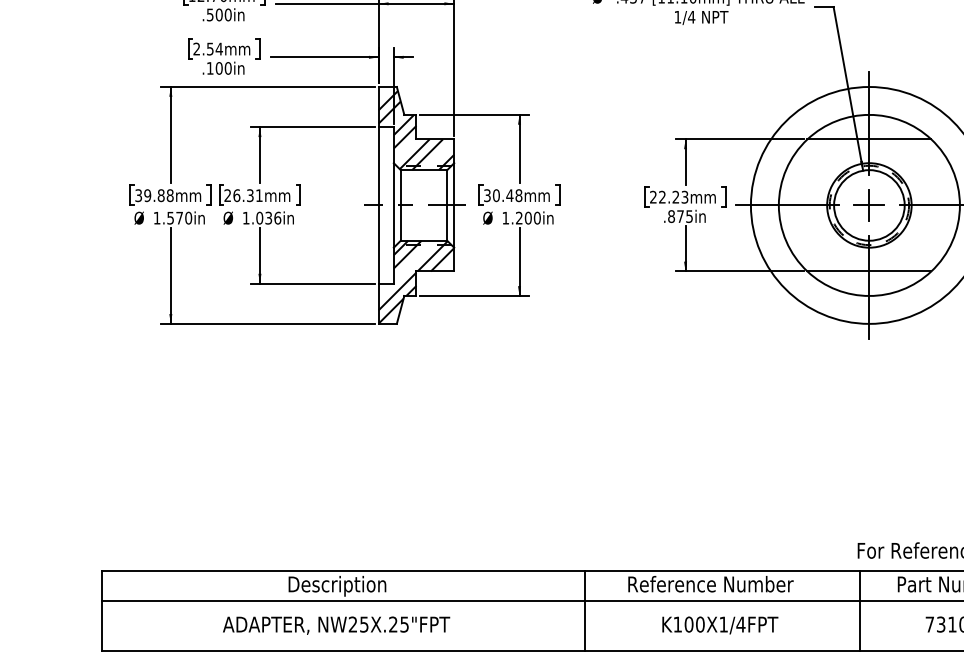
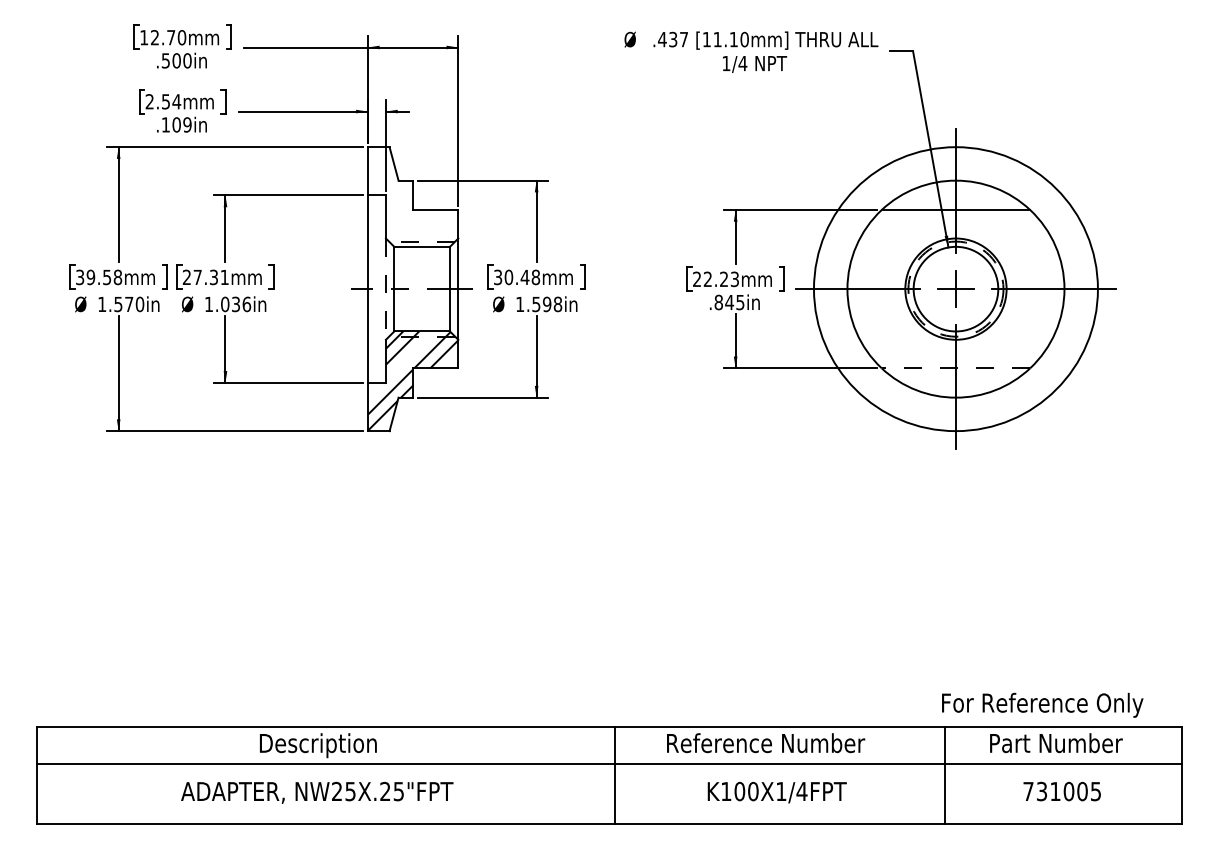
text: (228, 68) -> (187, 124), .100in -> .109in
hatch: (415, 130) -> (412, 199), removed
text: (161, 195) -> (107, 277), 39.88mm -> 39.58mm
text: (236, 195) -> (197, 277), 26.31mm -> 27.31mm
line: (393, 205) -> (385, 289), solid -> dashed
text: (680, 216) -> (729, 302), .875in -> .845in
text: (528, 218) -> (547, 304), 1.200in -> 1.598in
line: (869, 271) -> (955, 368), solid -> dashed

